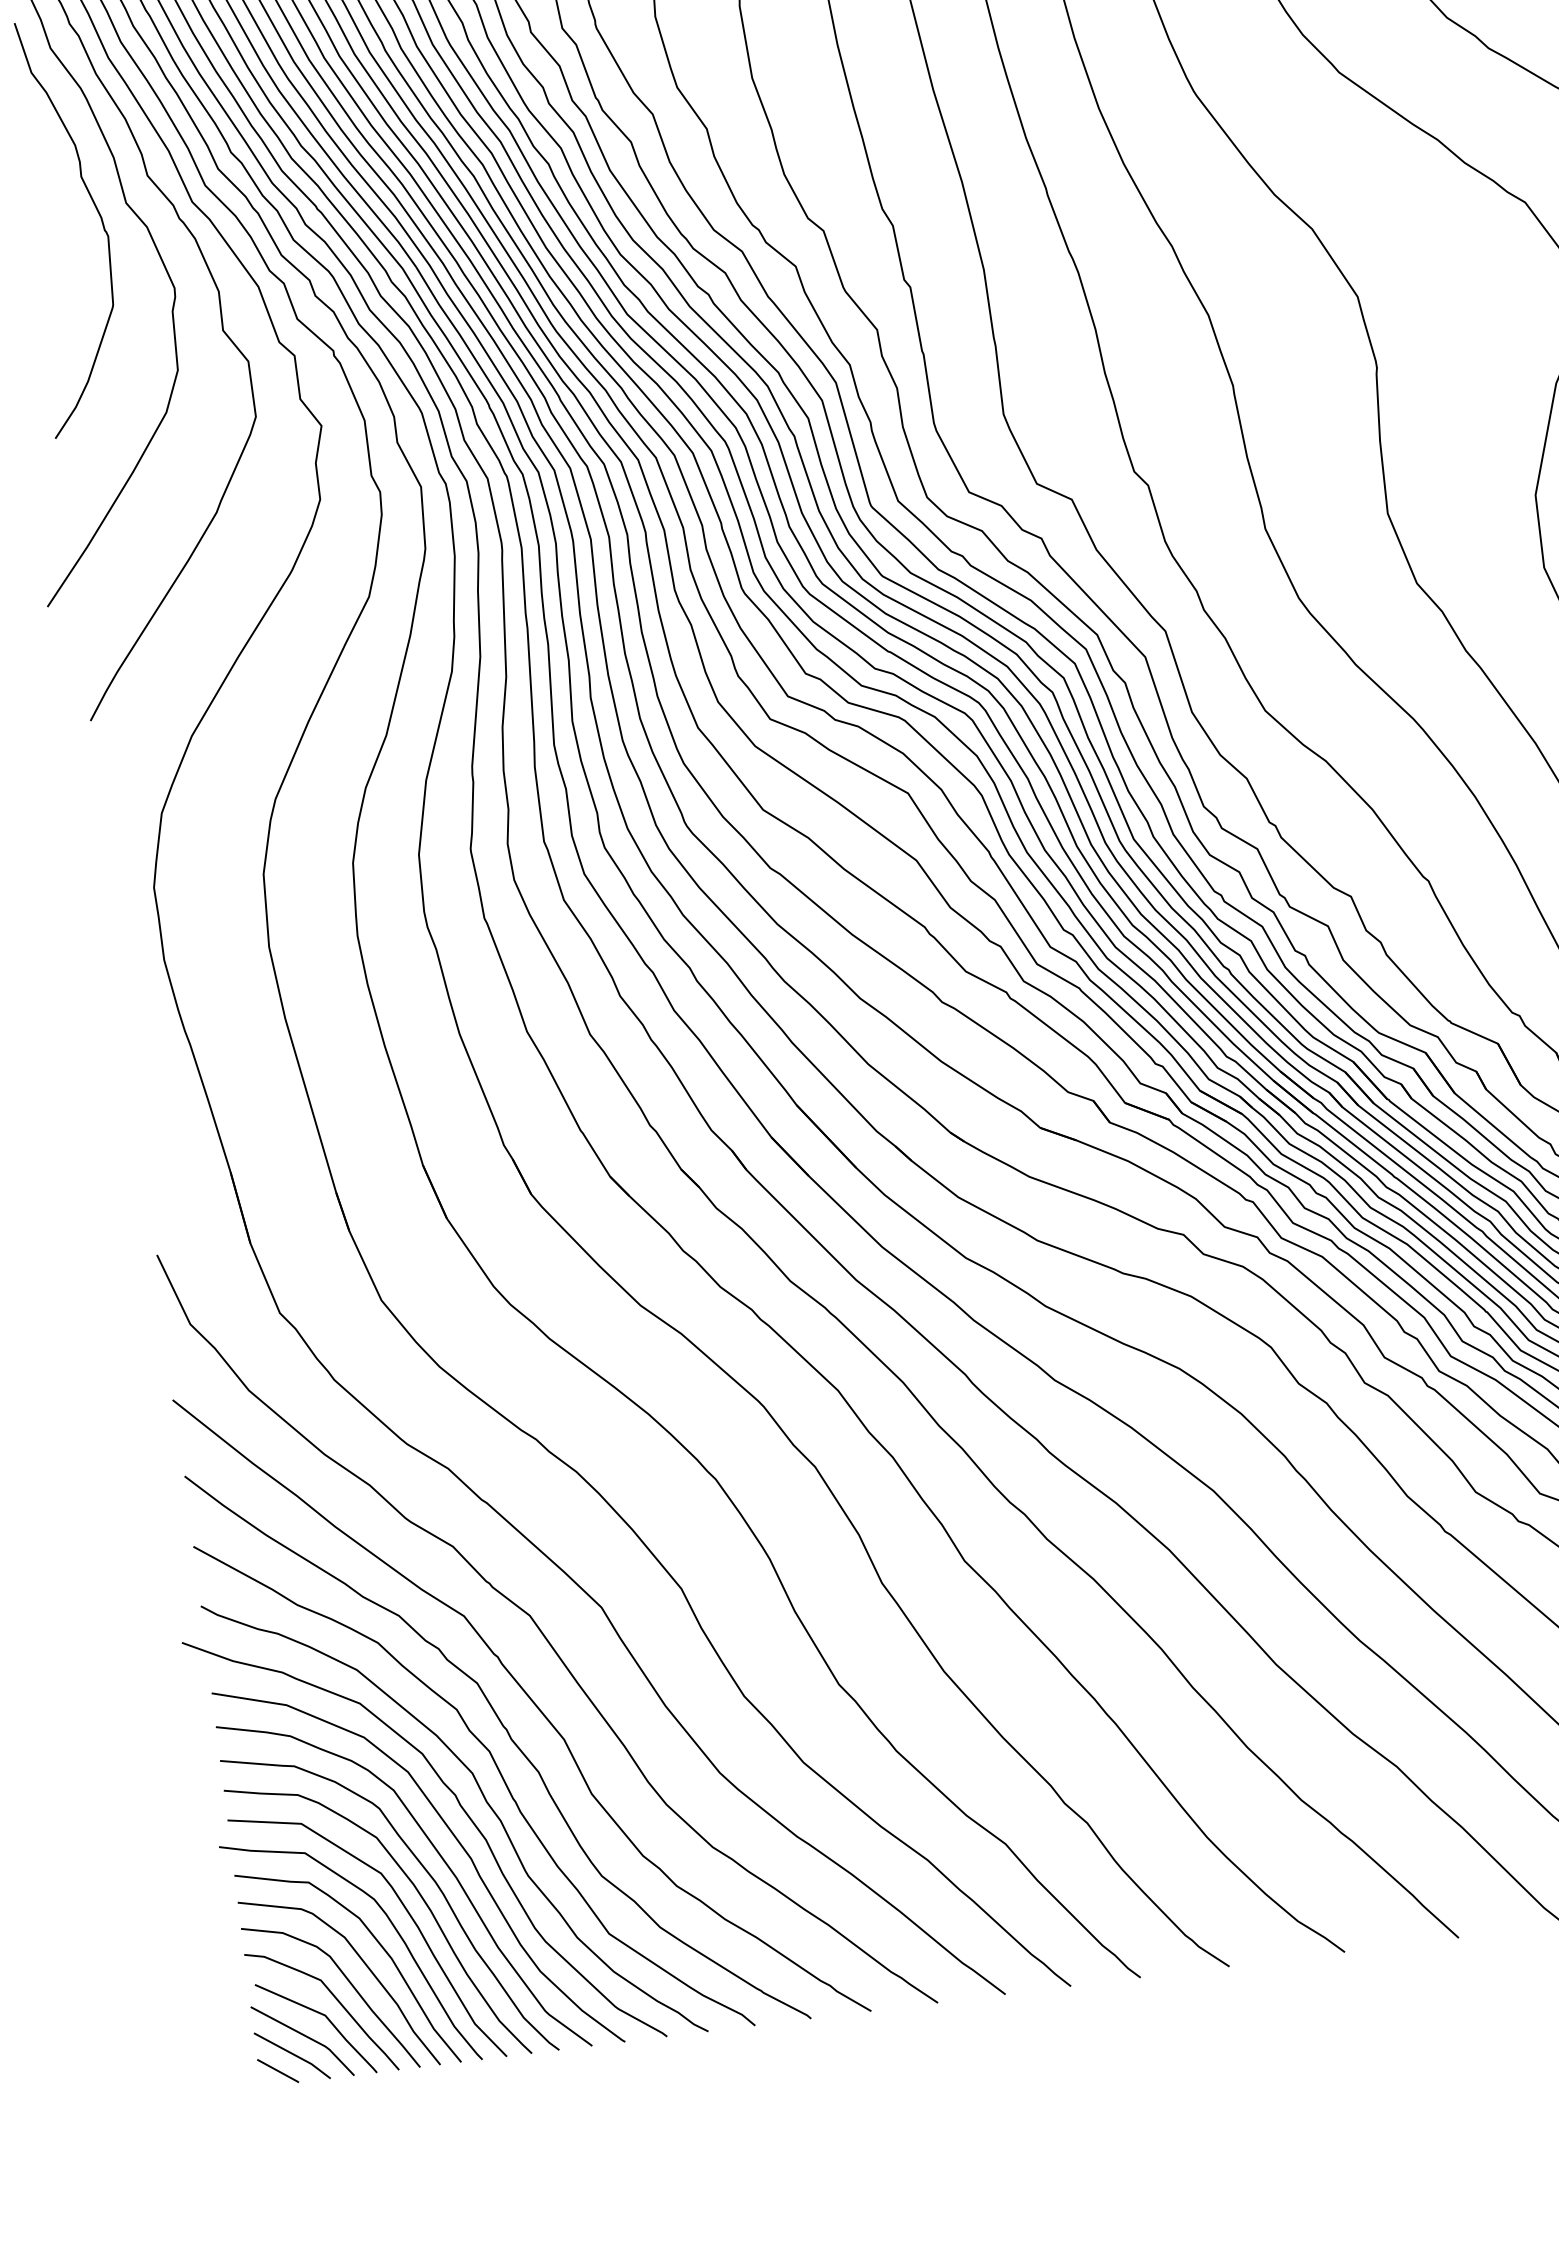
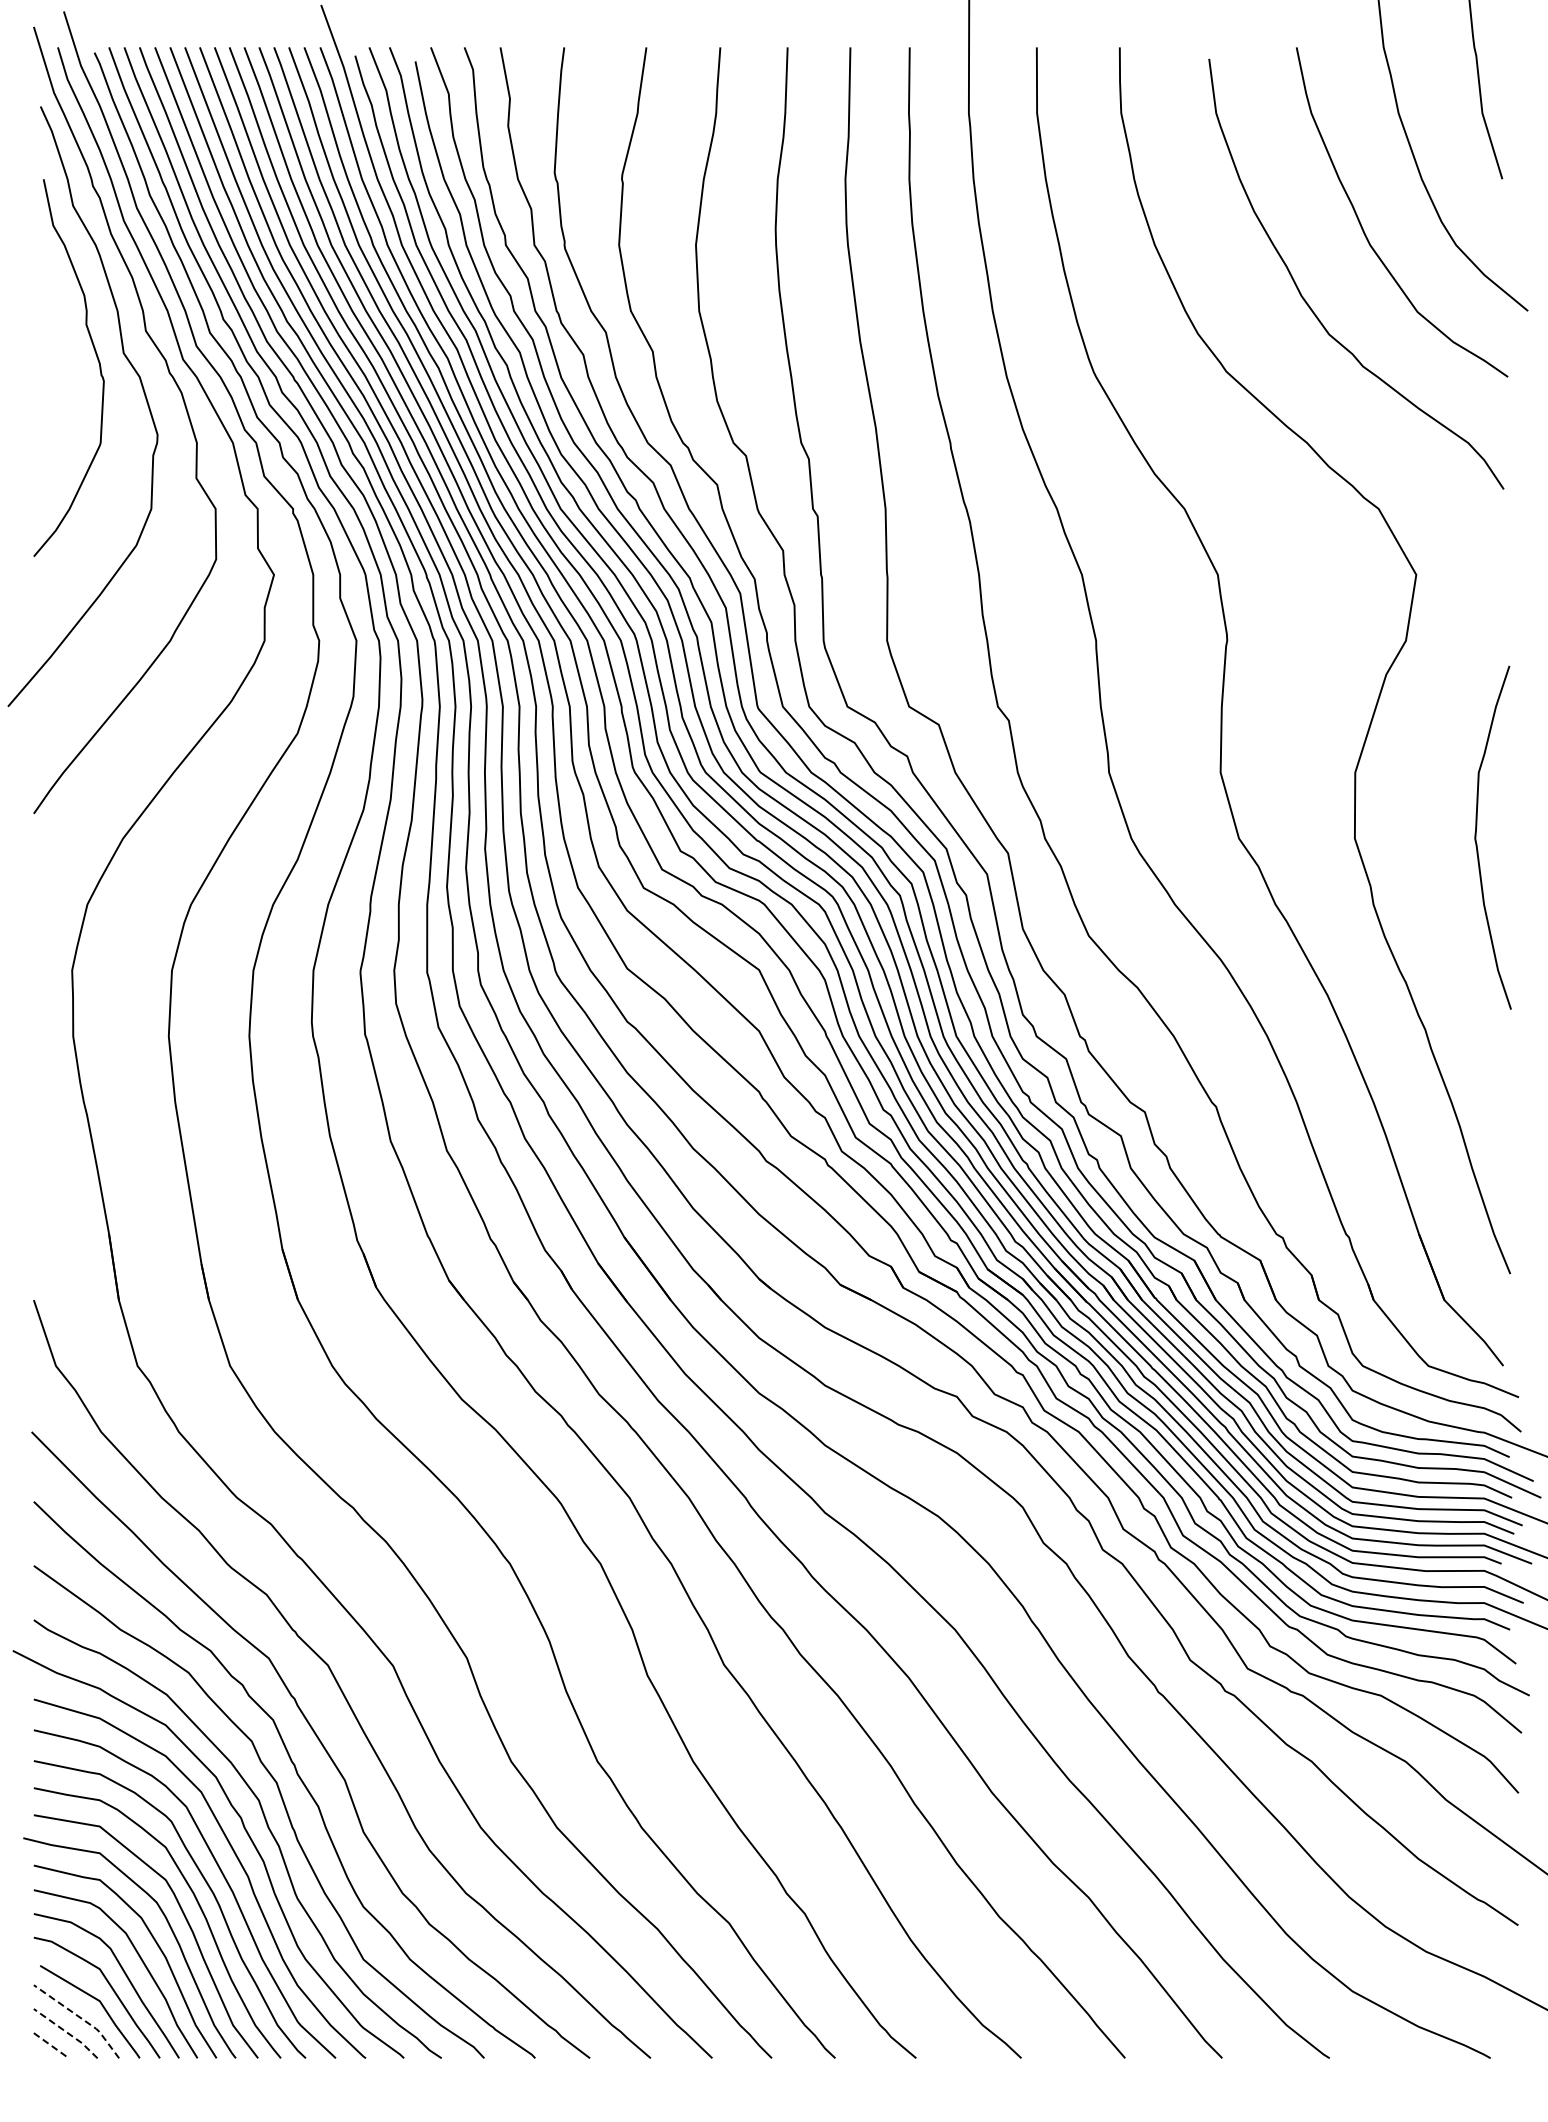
line: (306, 2037) -> (80, 2018), solid -> dashed
line: (293, 2054) -> (66, 2032), solid -> dashed
line: (279, 2071) -> (52, 2046), solid -> dashed

